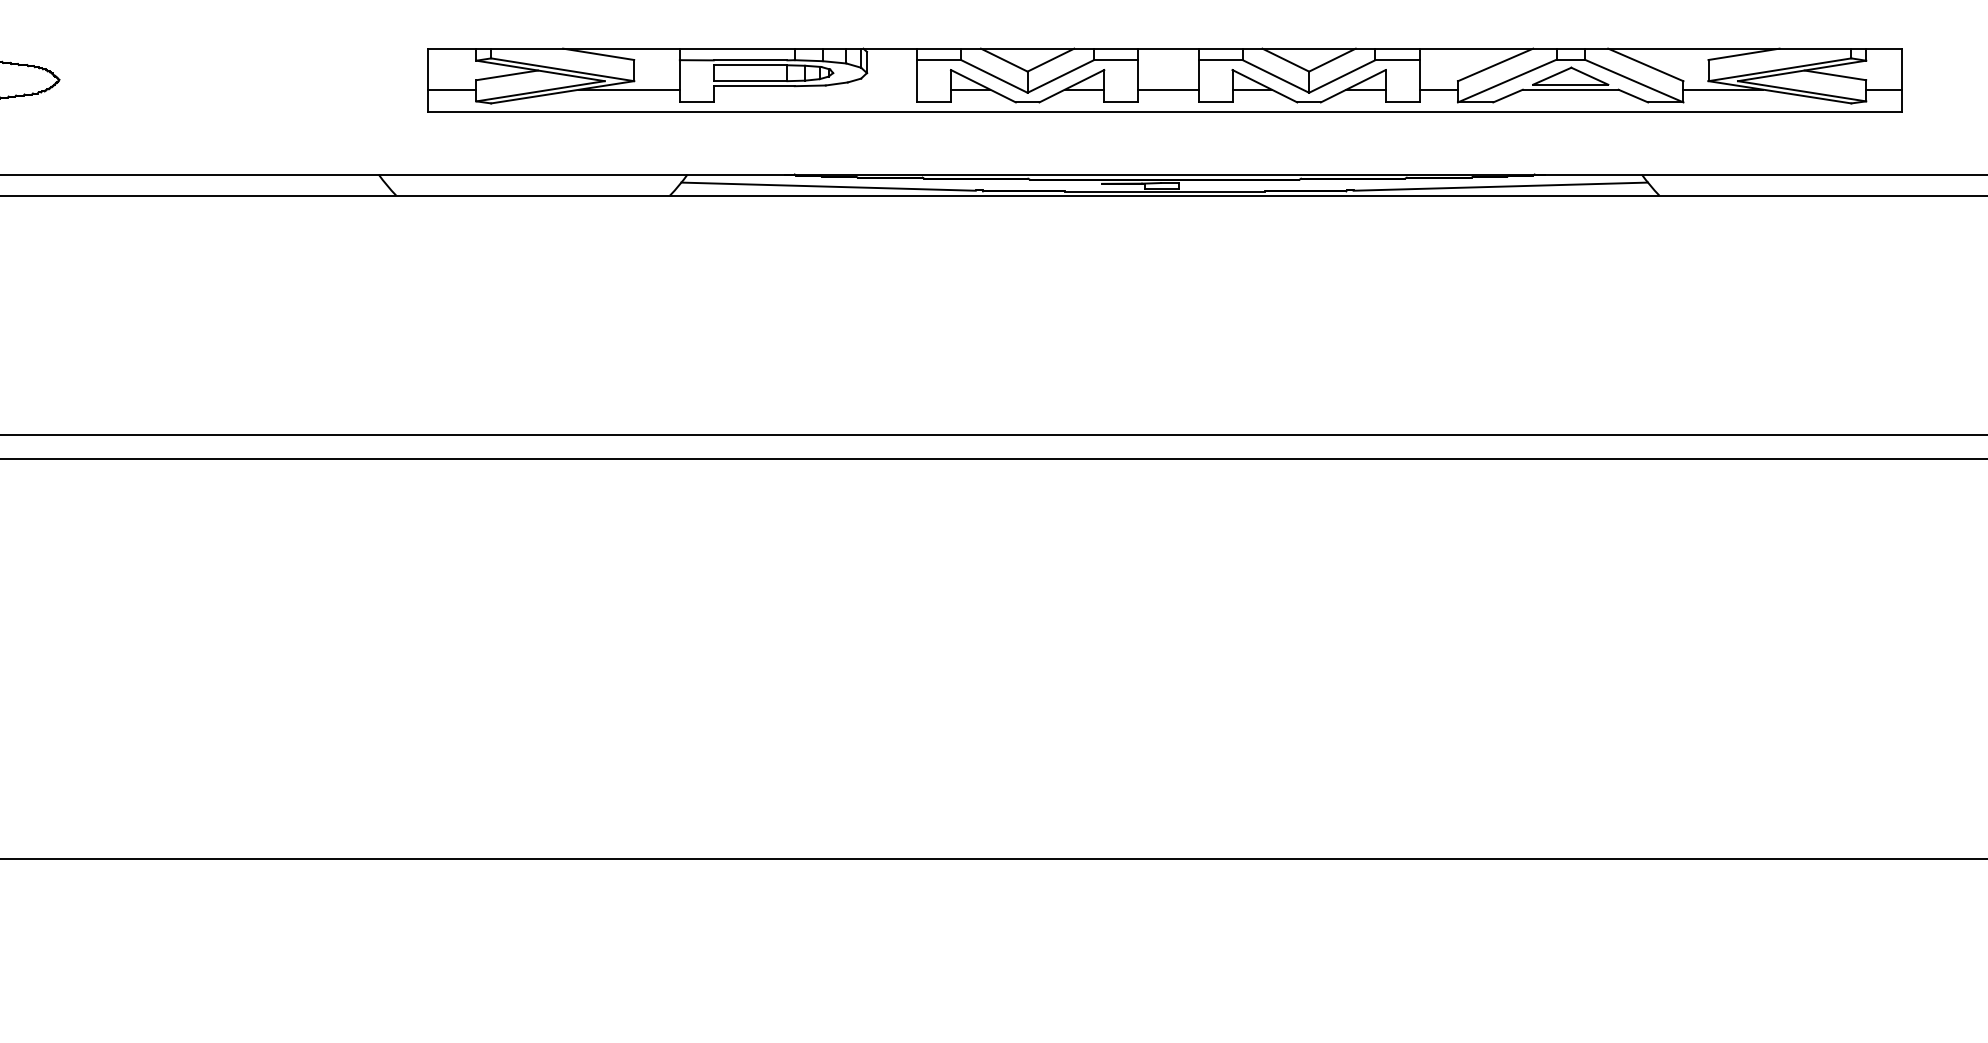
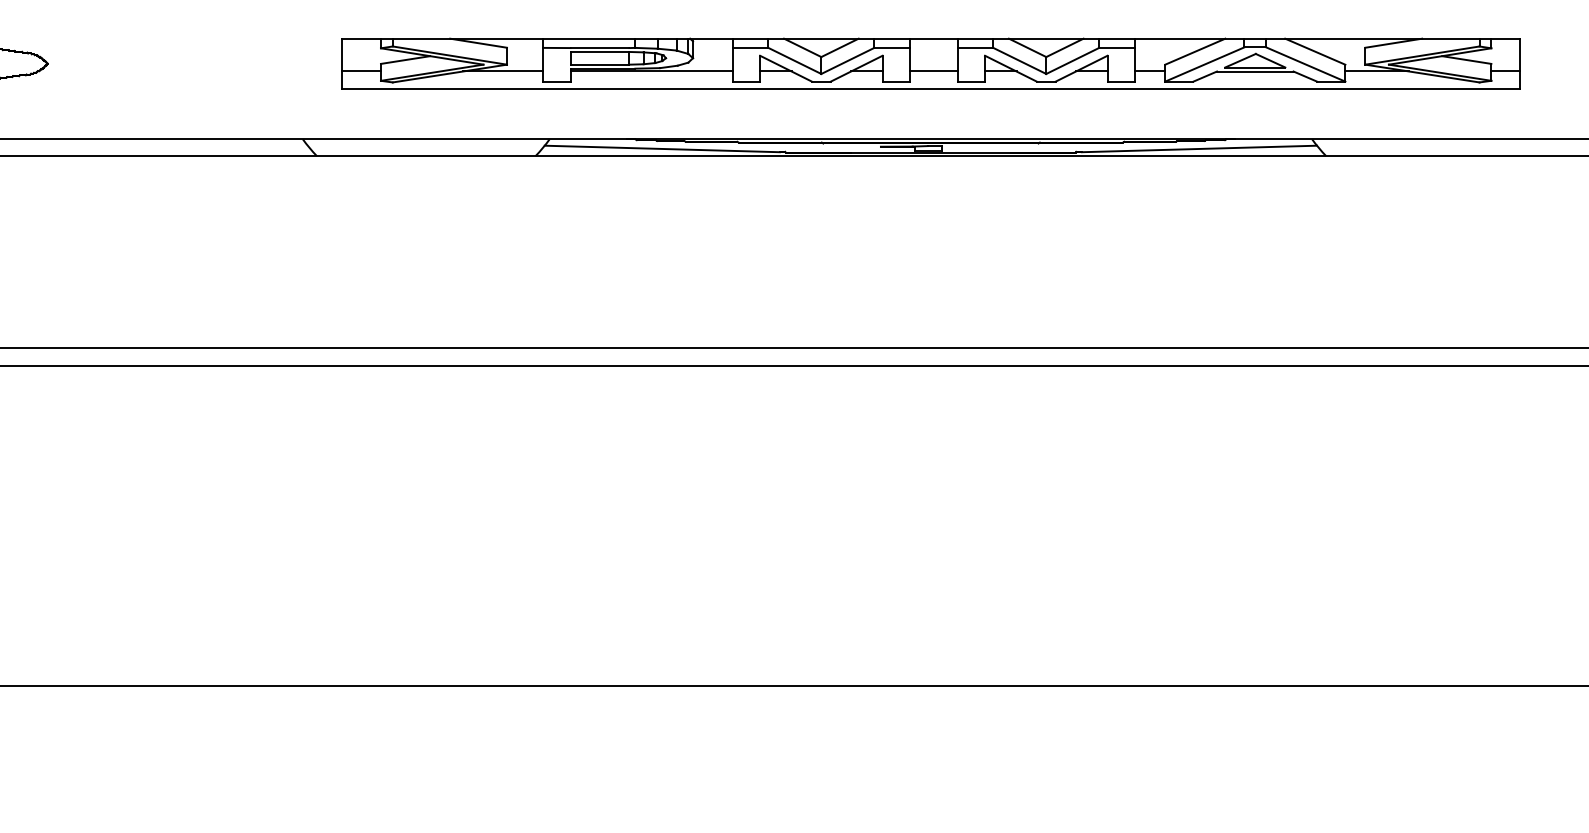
line: (815, 89) -> (651, 71), added

